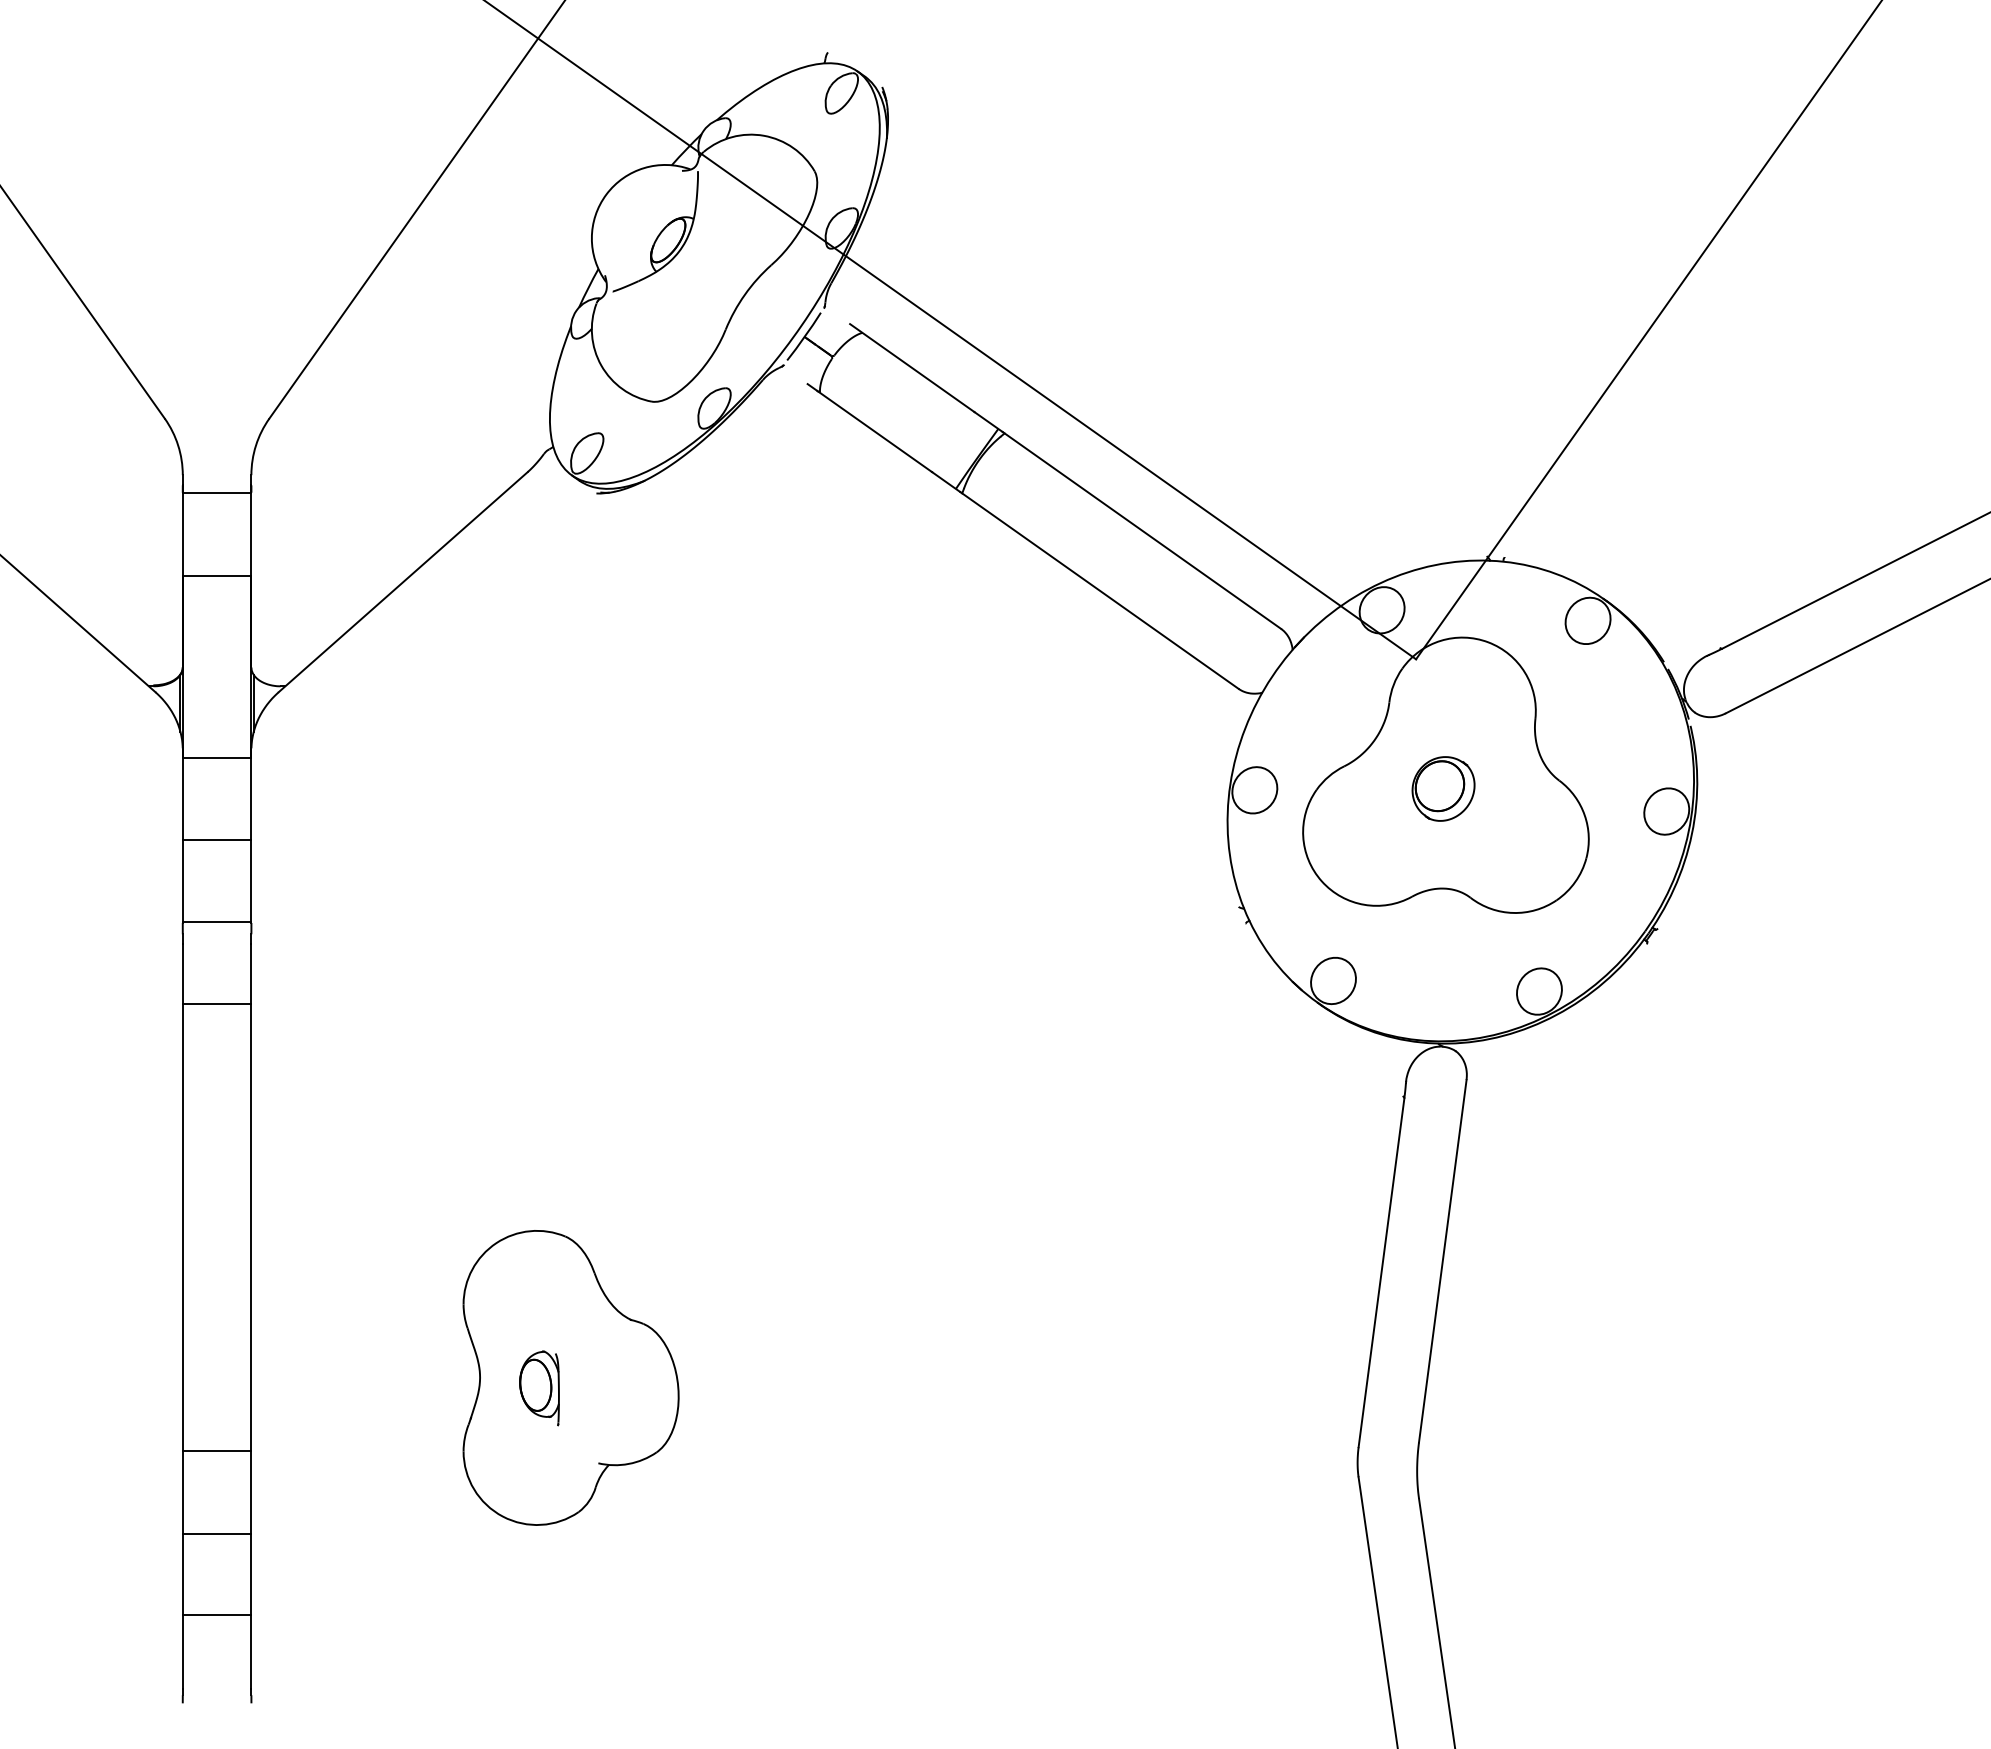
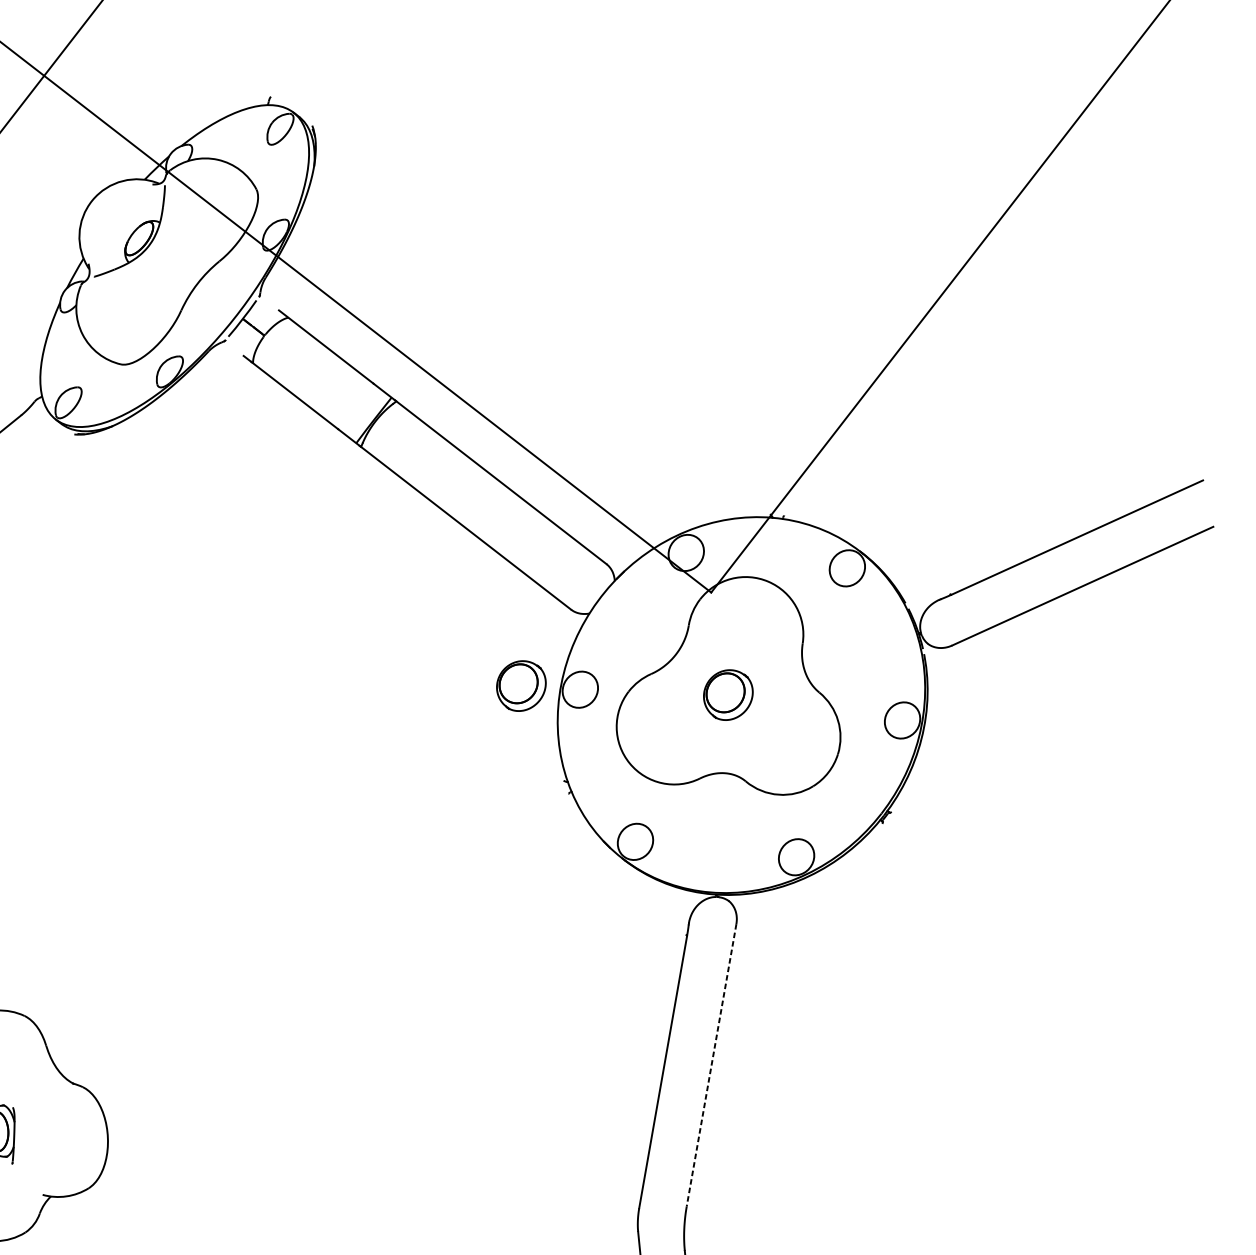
part: (1179, 788) -> (521, 685), added
line: (1442, 1261) -> (711, 1065), solid -> dashed

